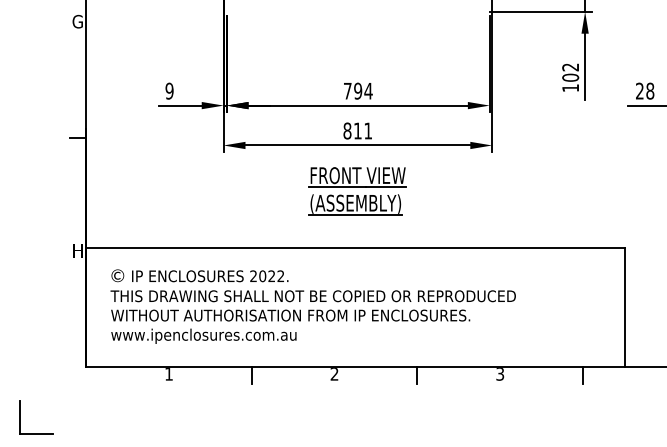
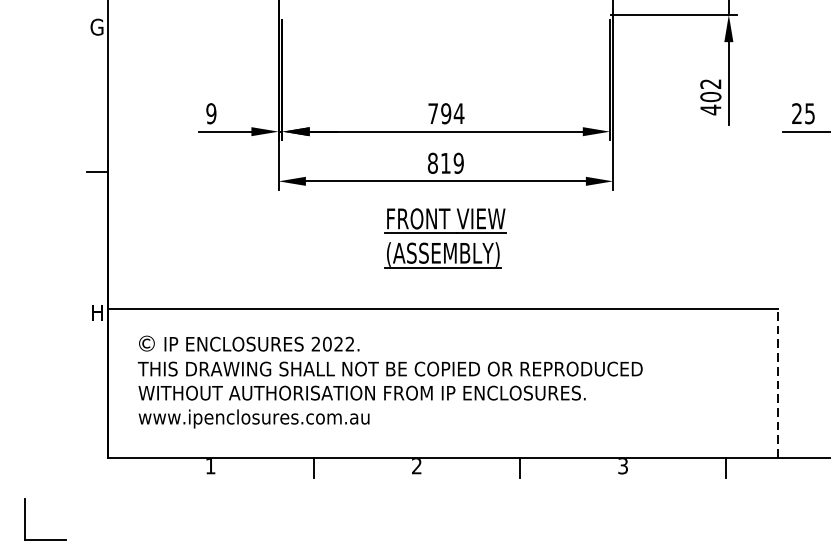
text: (570, 87) -> (710, 109), 102 -> 402
text: (650, 90) -> (810, 112), 28 -> 25
text: (368, 130) -> (459, 162), 811 -> 819
line: (624, 307) -> (777, 383), solid -> dashed

